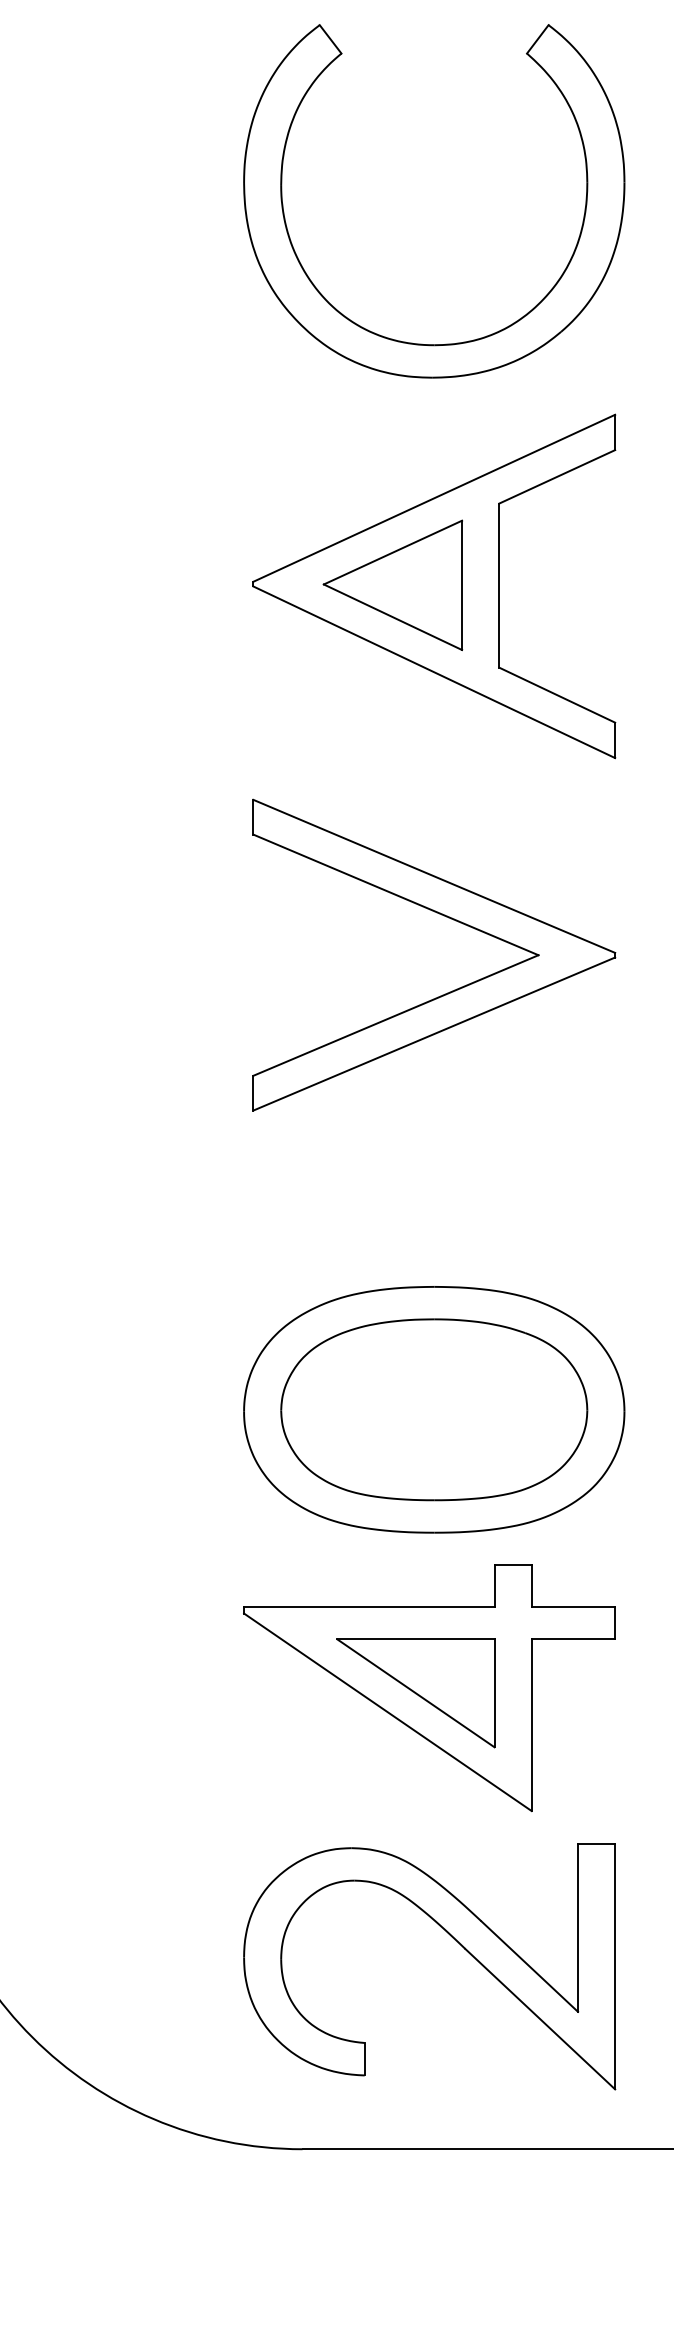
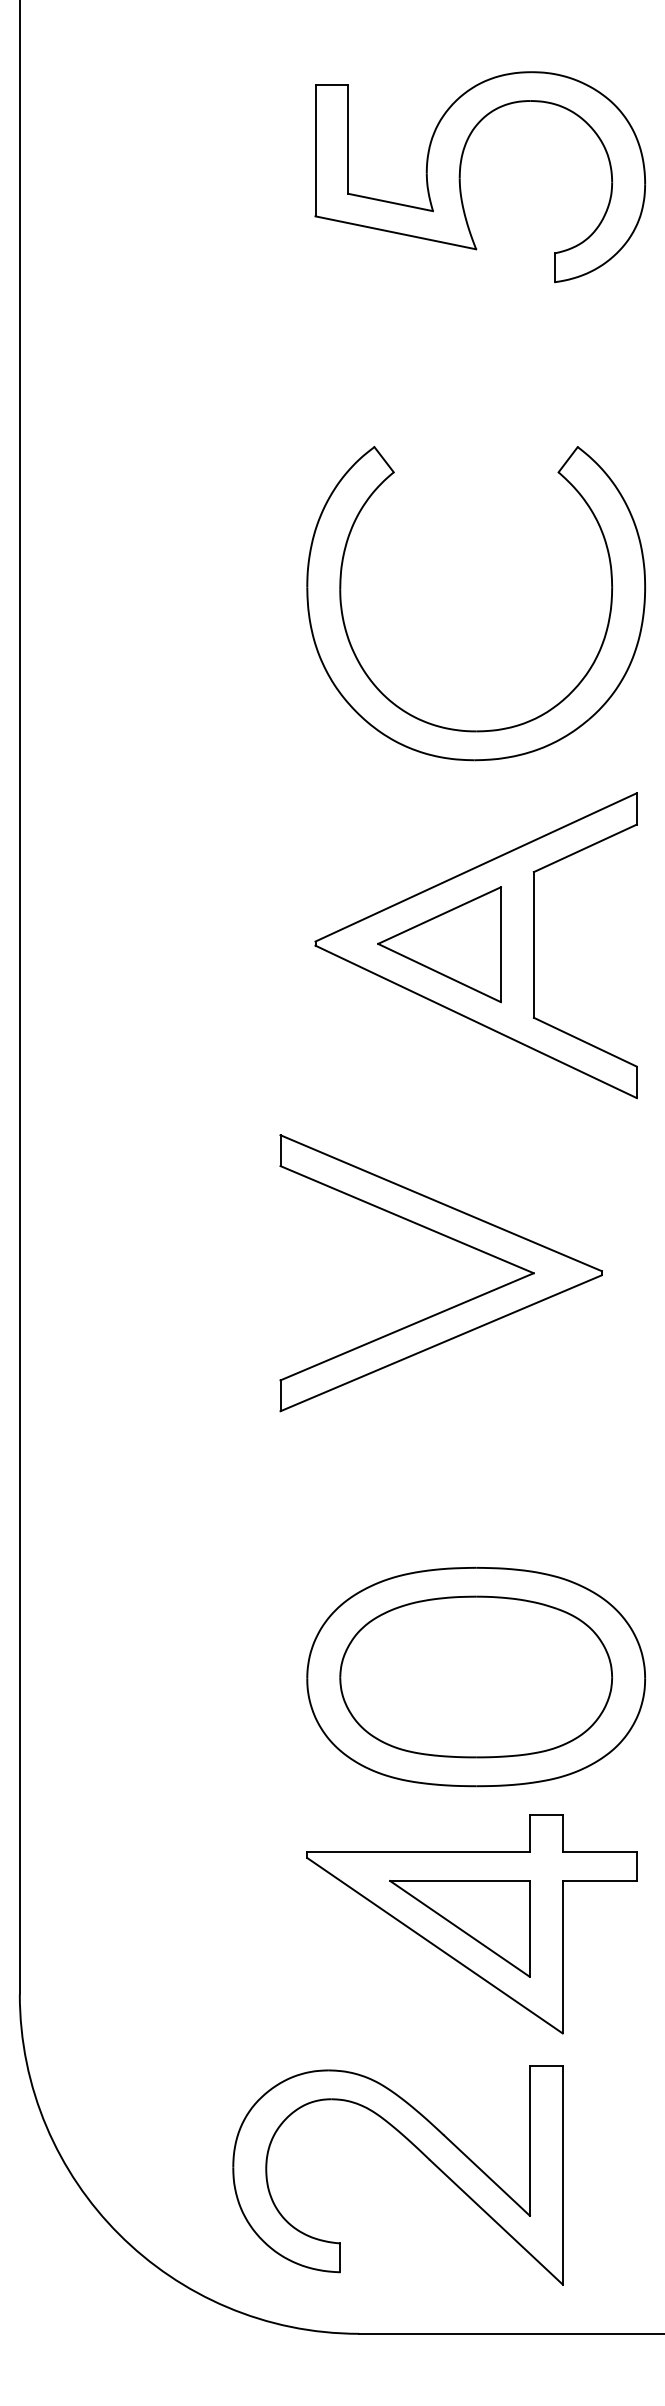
part: (449, 991) -> (454, 1305), moved
part: (454, 1940) -> (420, 2152), moved

